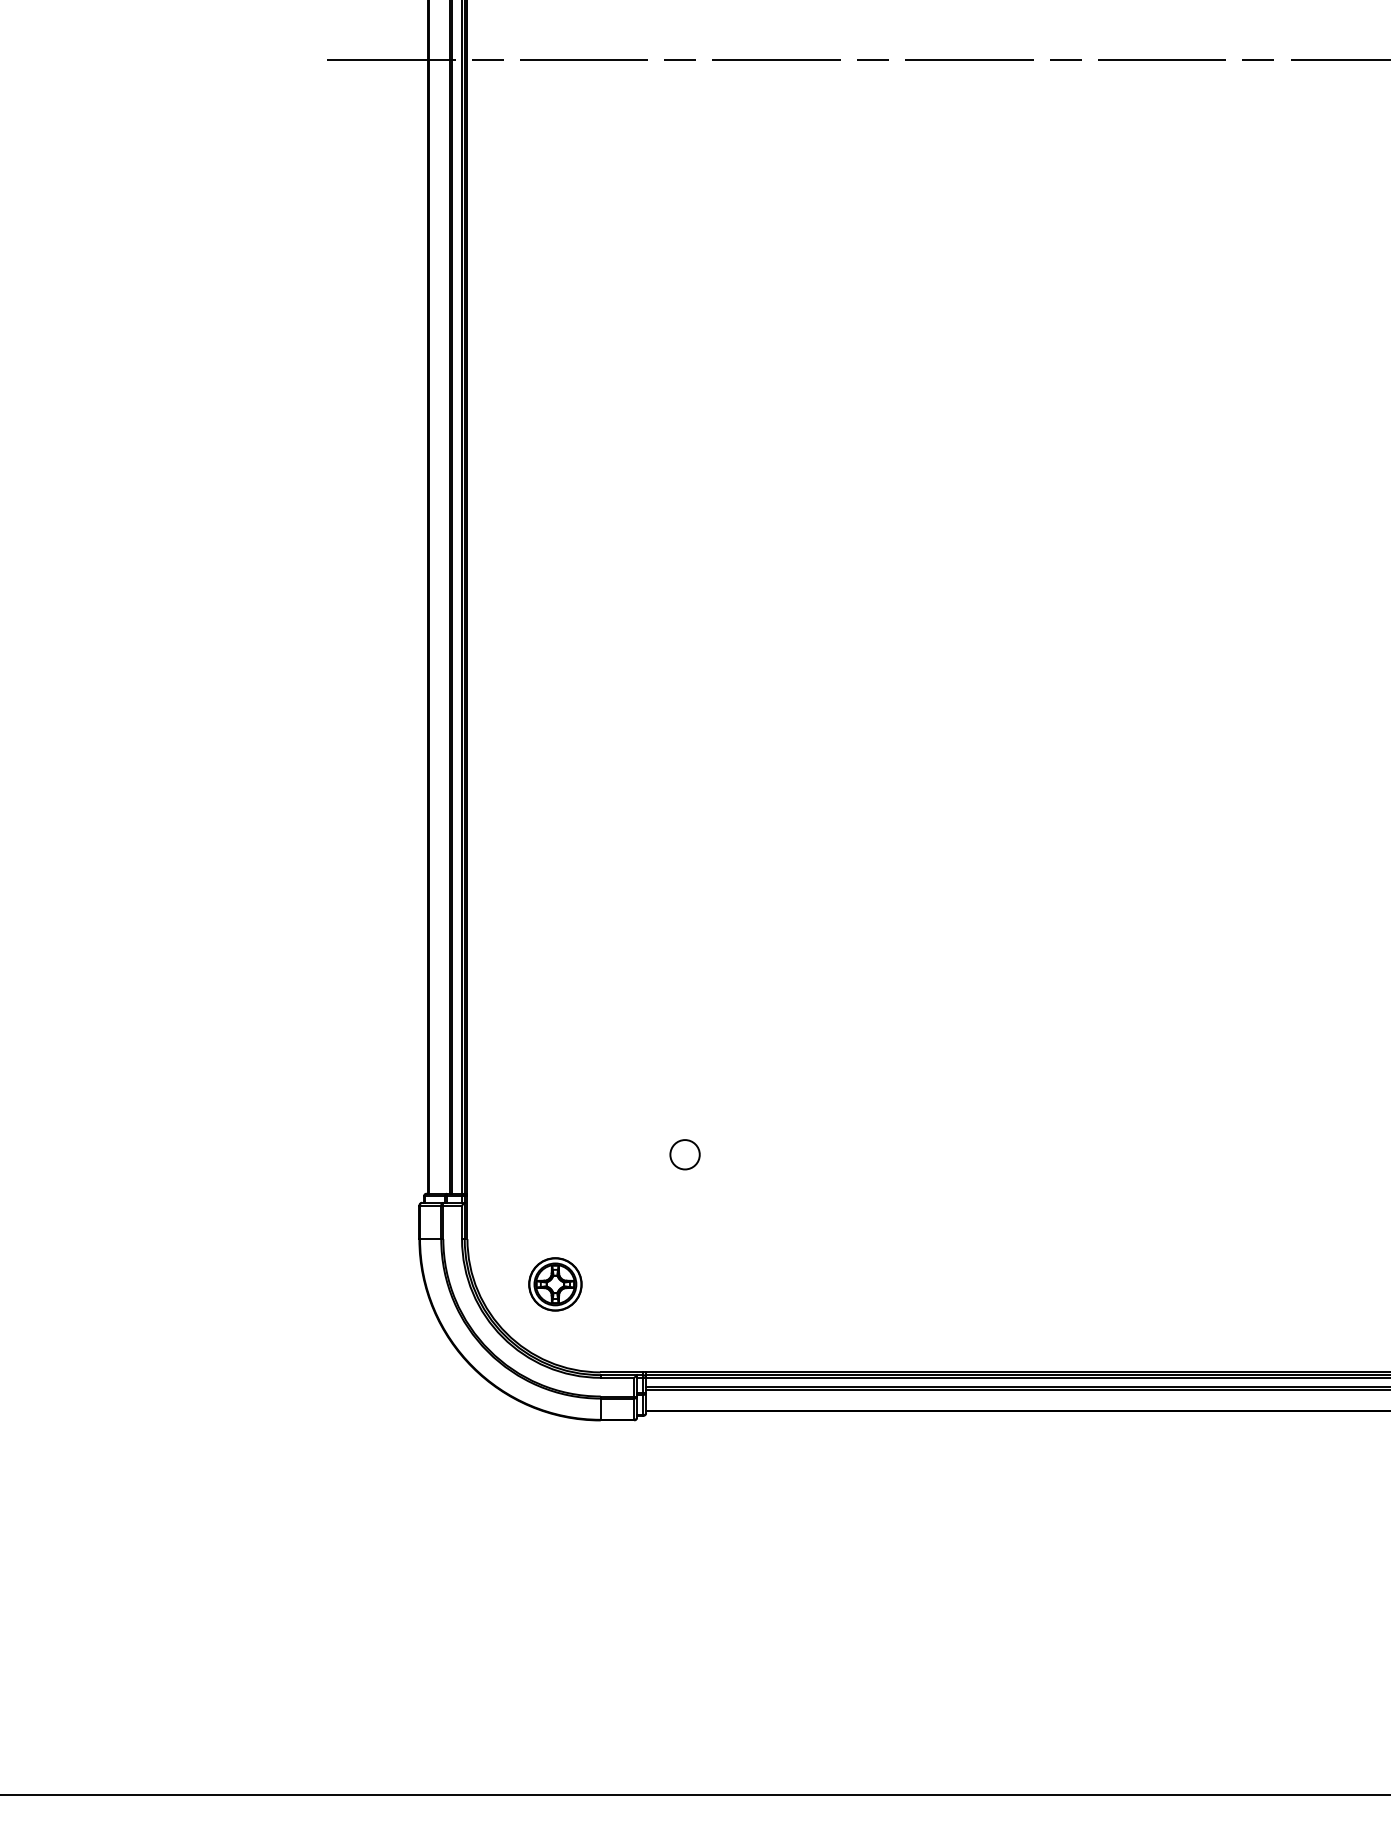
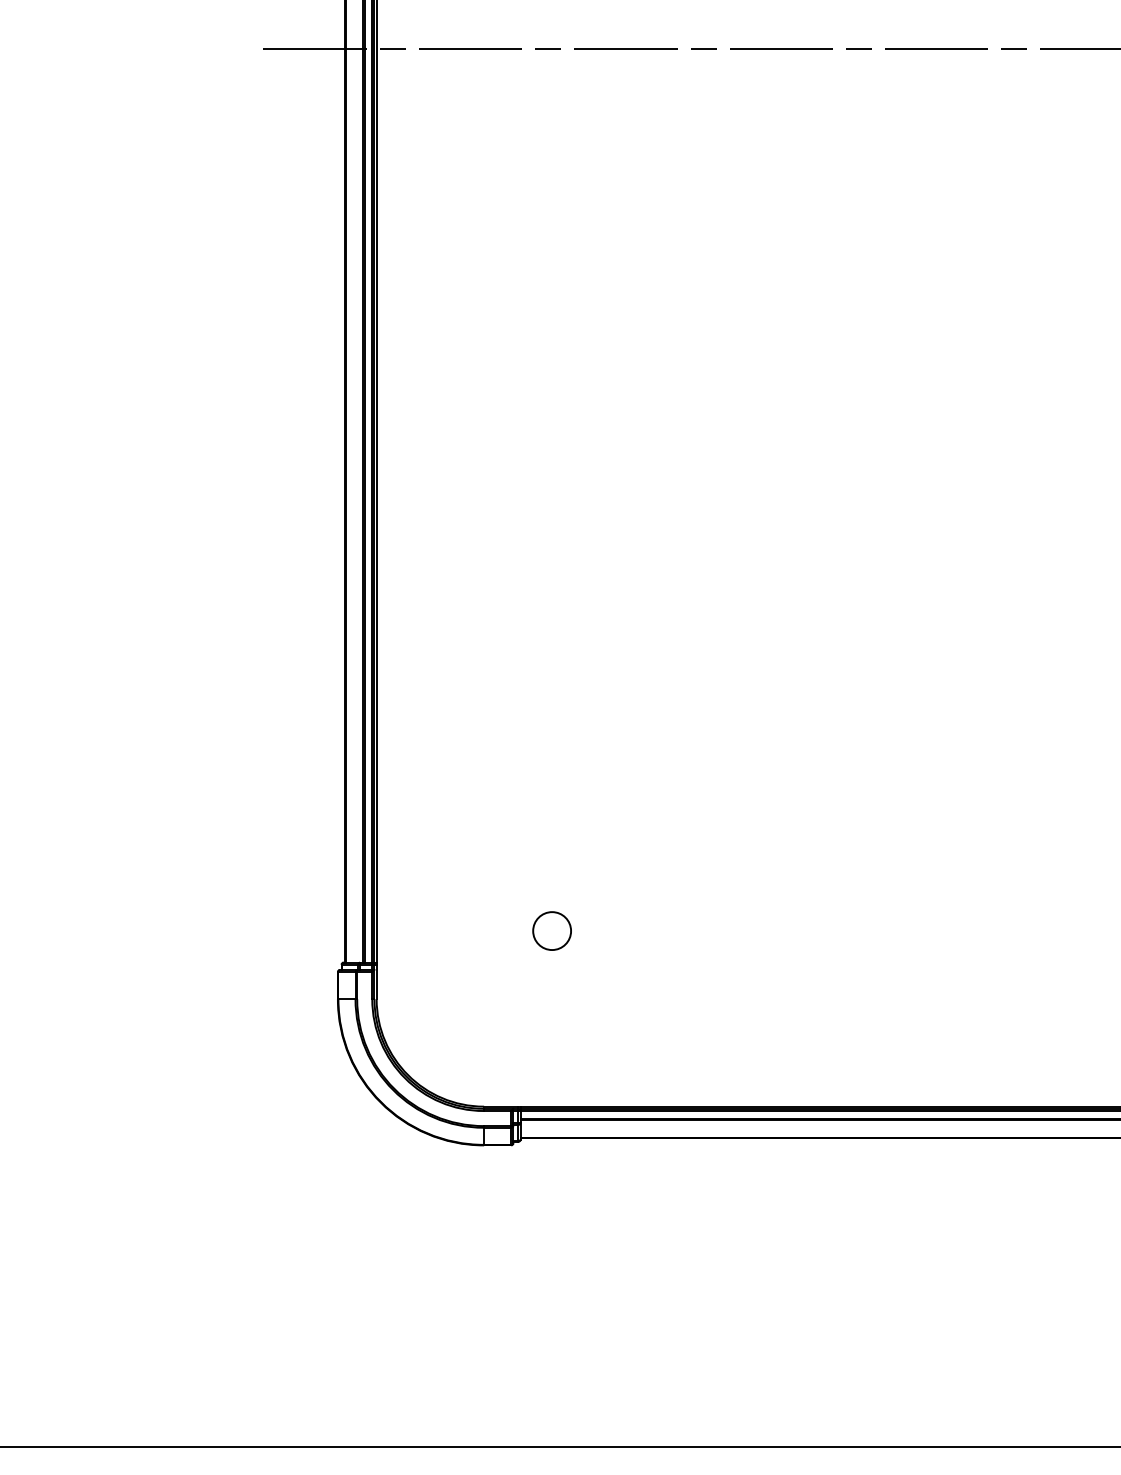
circle: (684, 1154) -> (551, 930), size x1.6
part: (555, 1284) -> (447, 1035), removed

